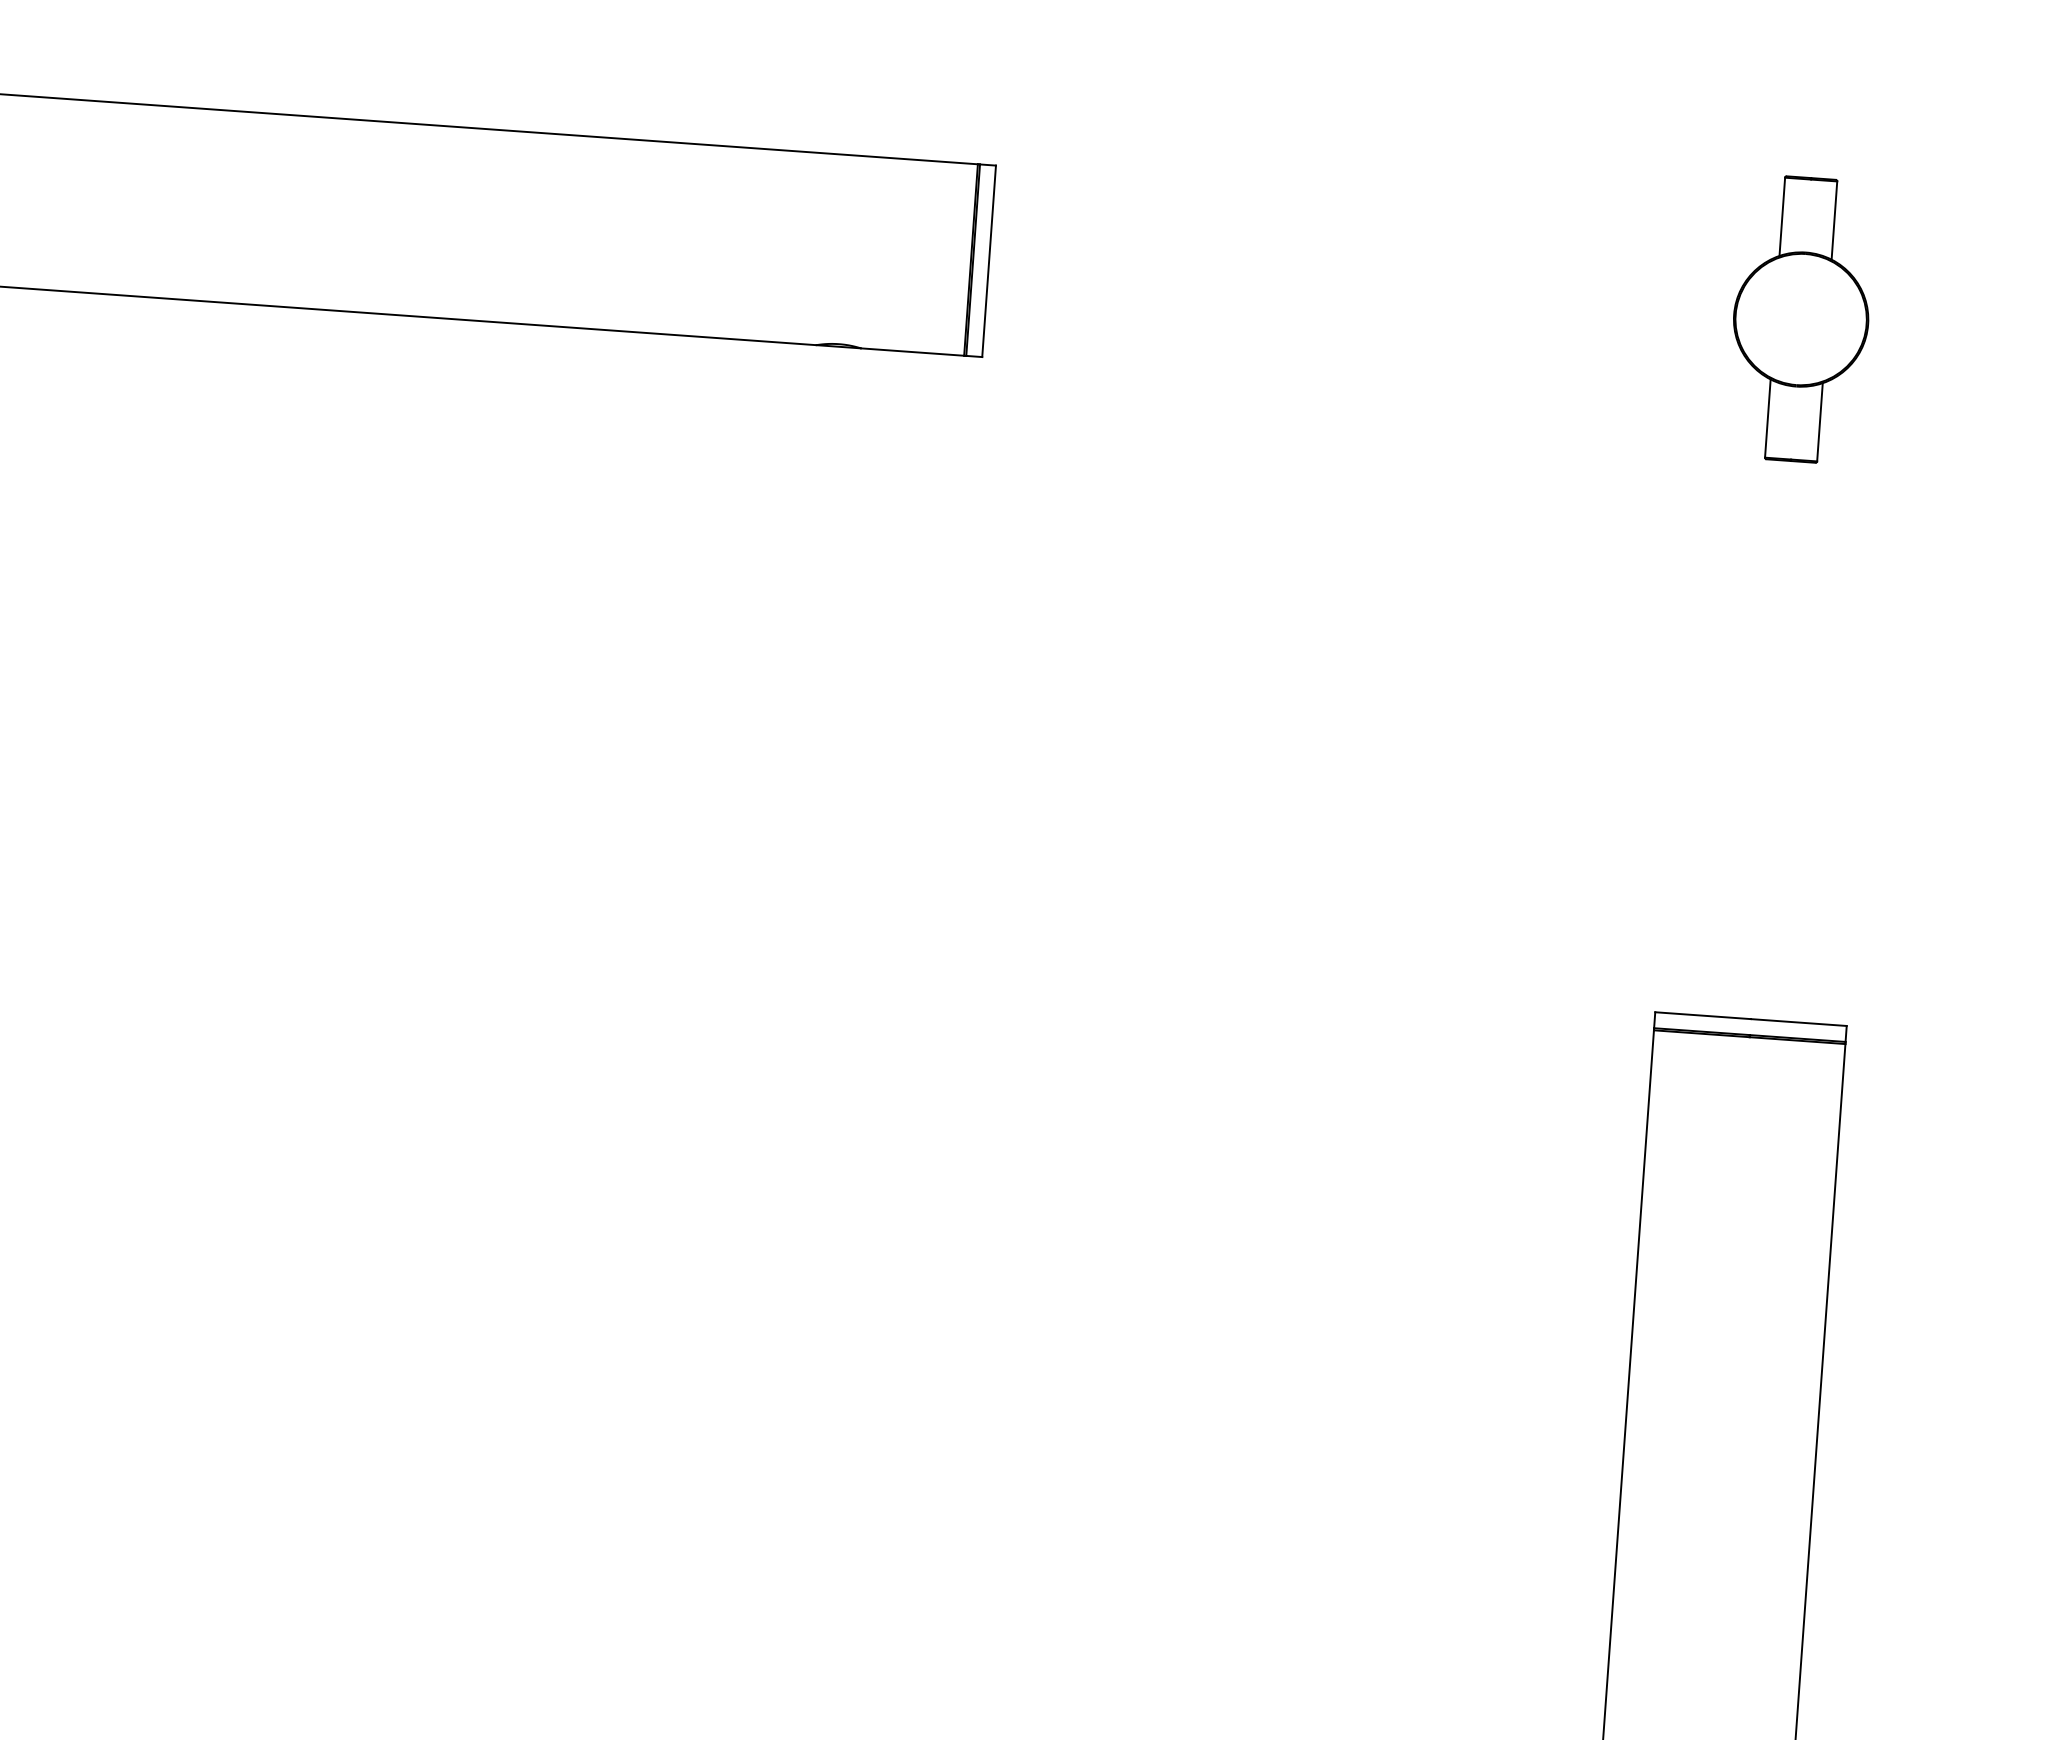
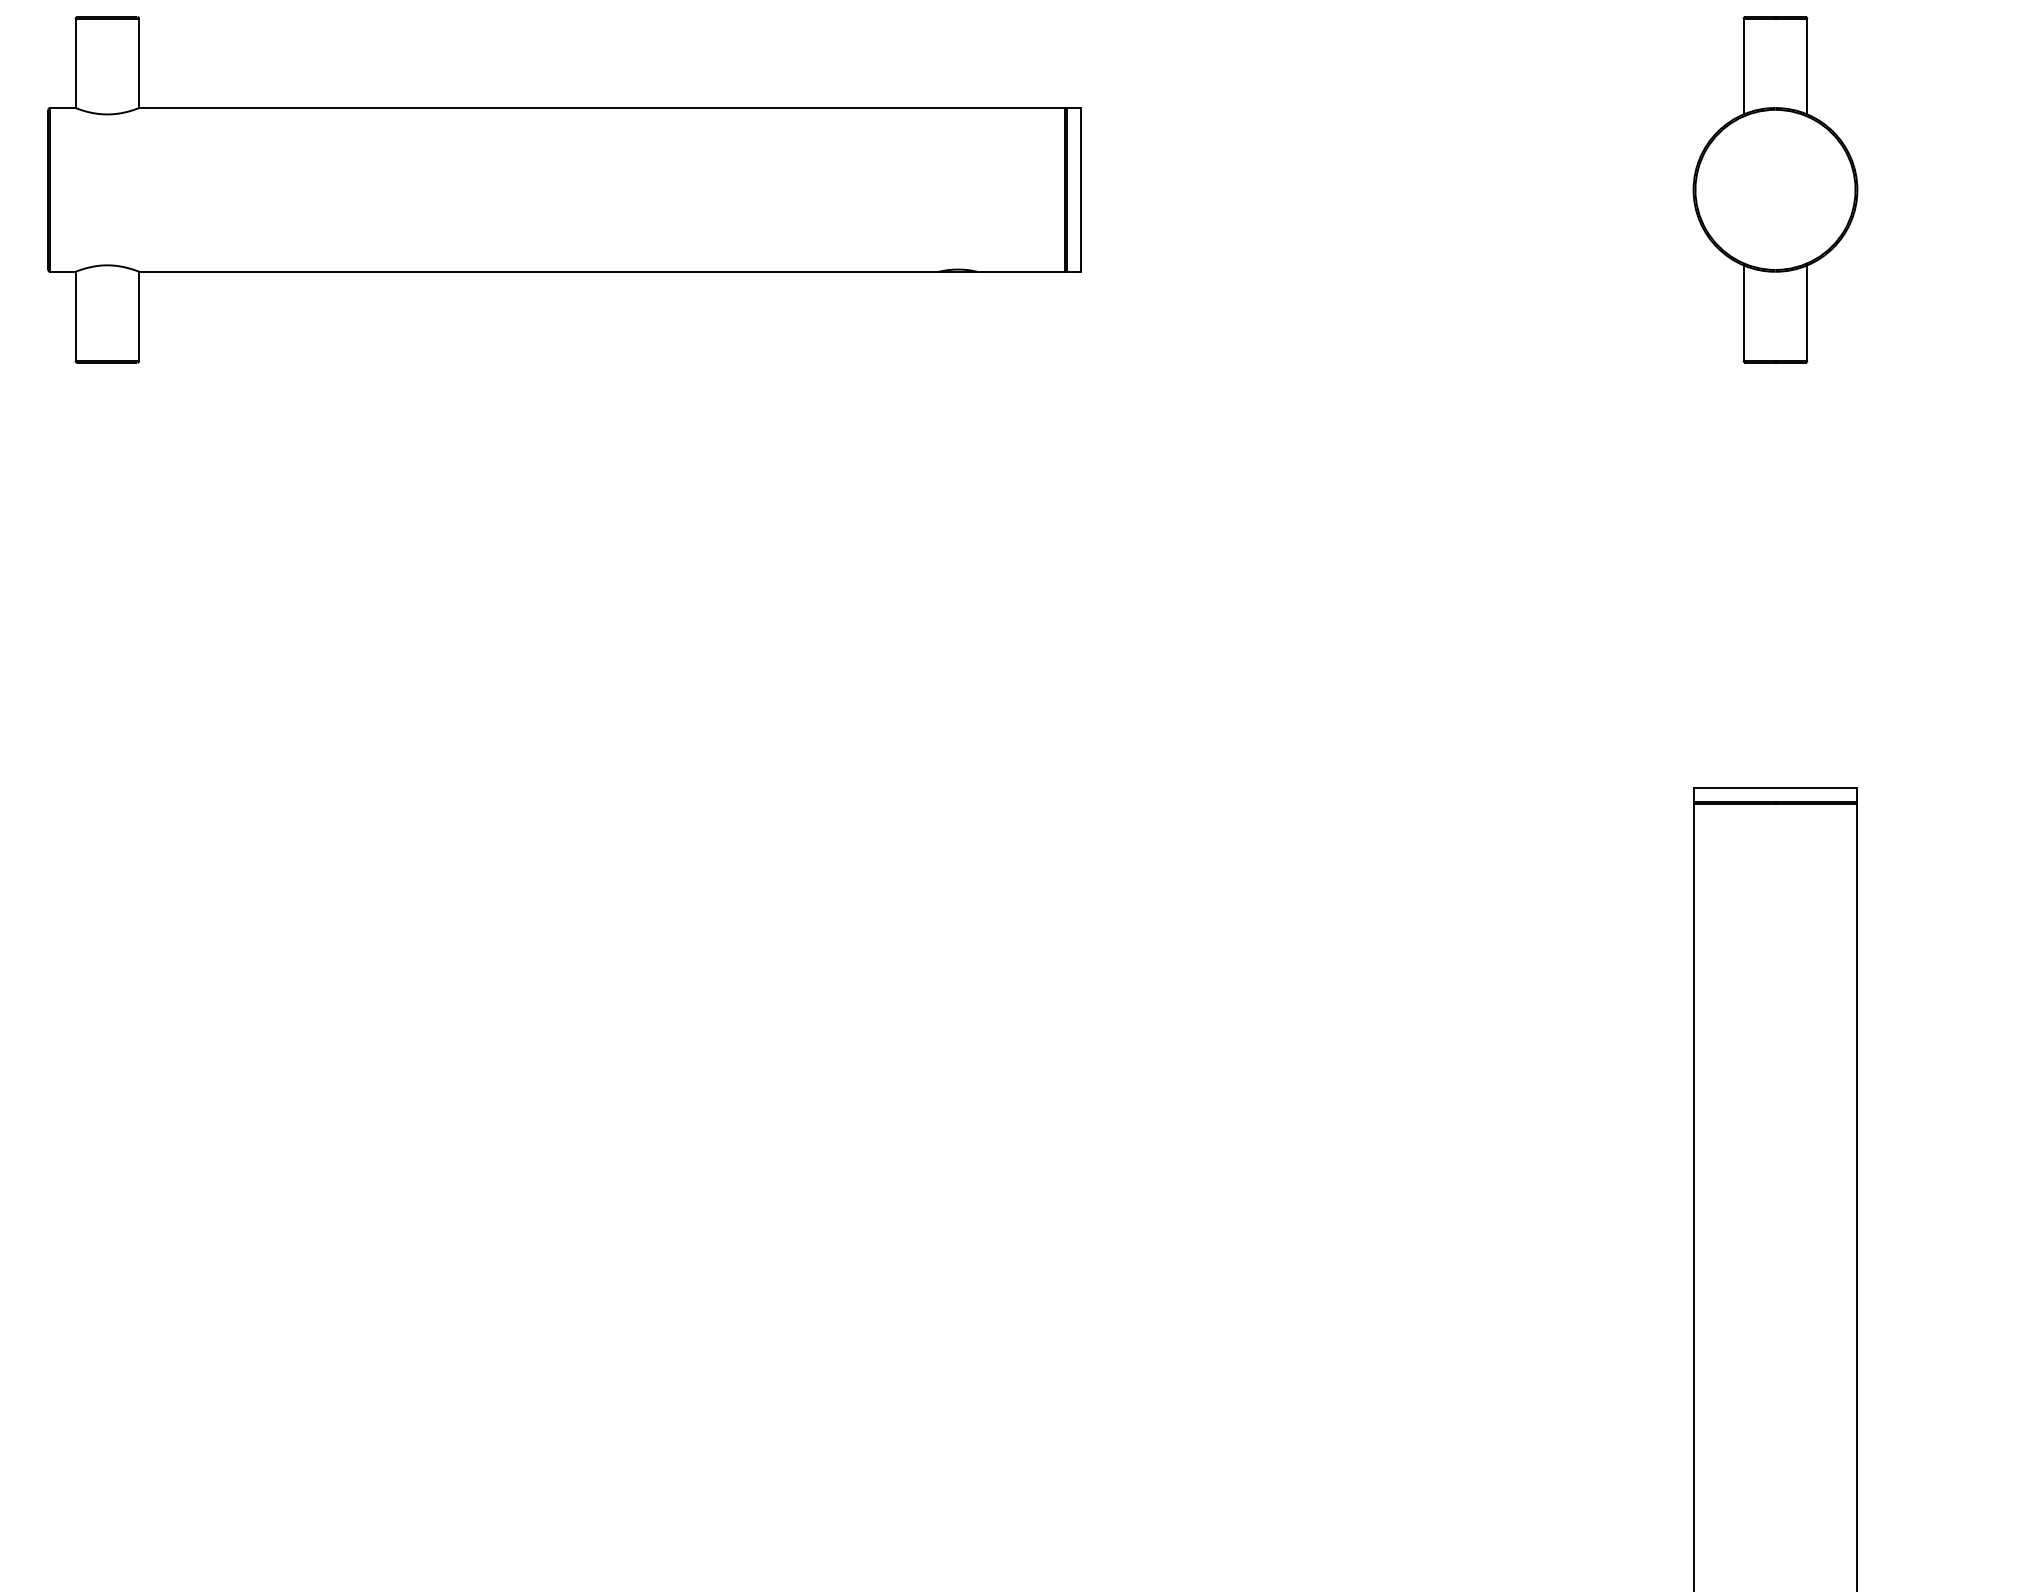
part: (1801, 319) -> (1775, 189), size x1.43

